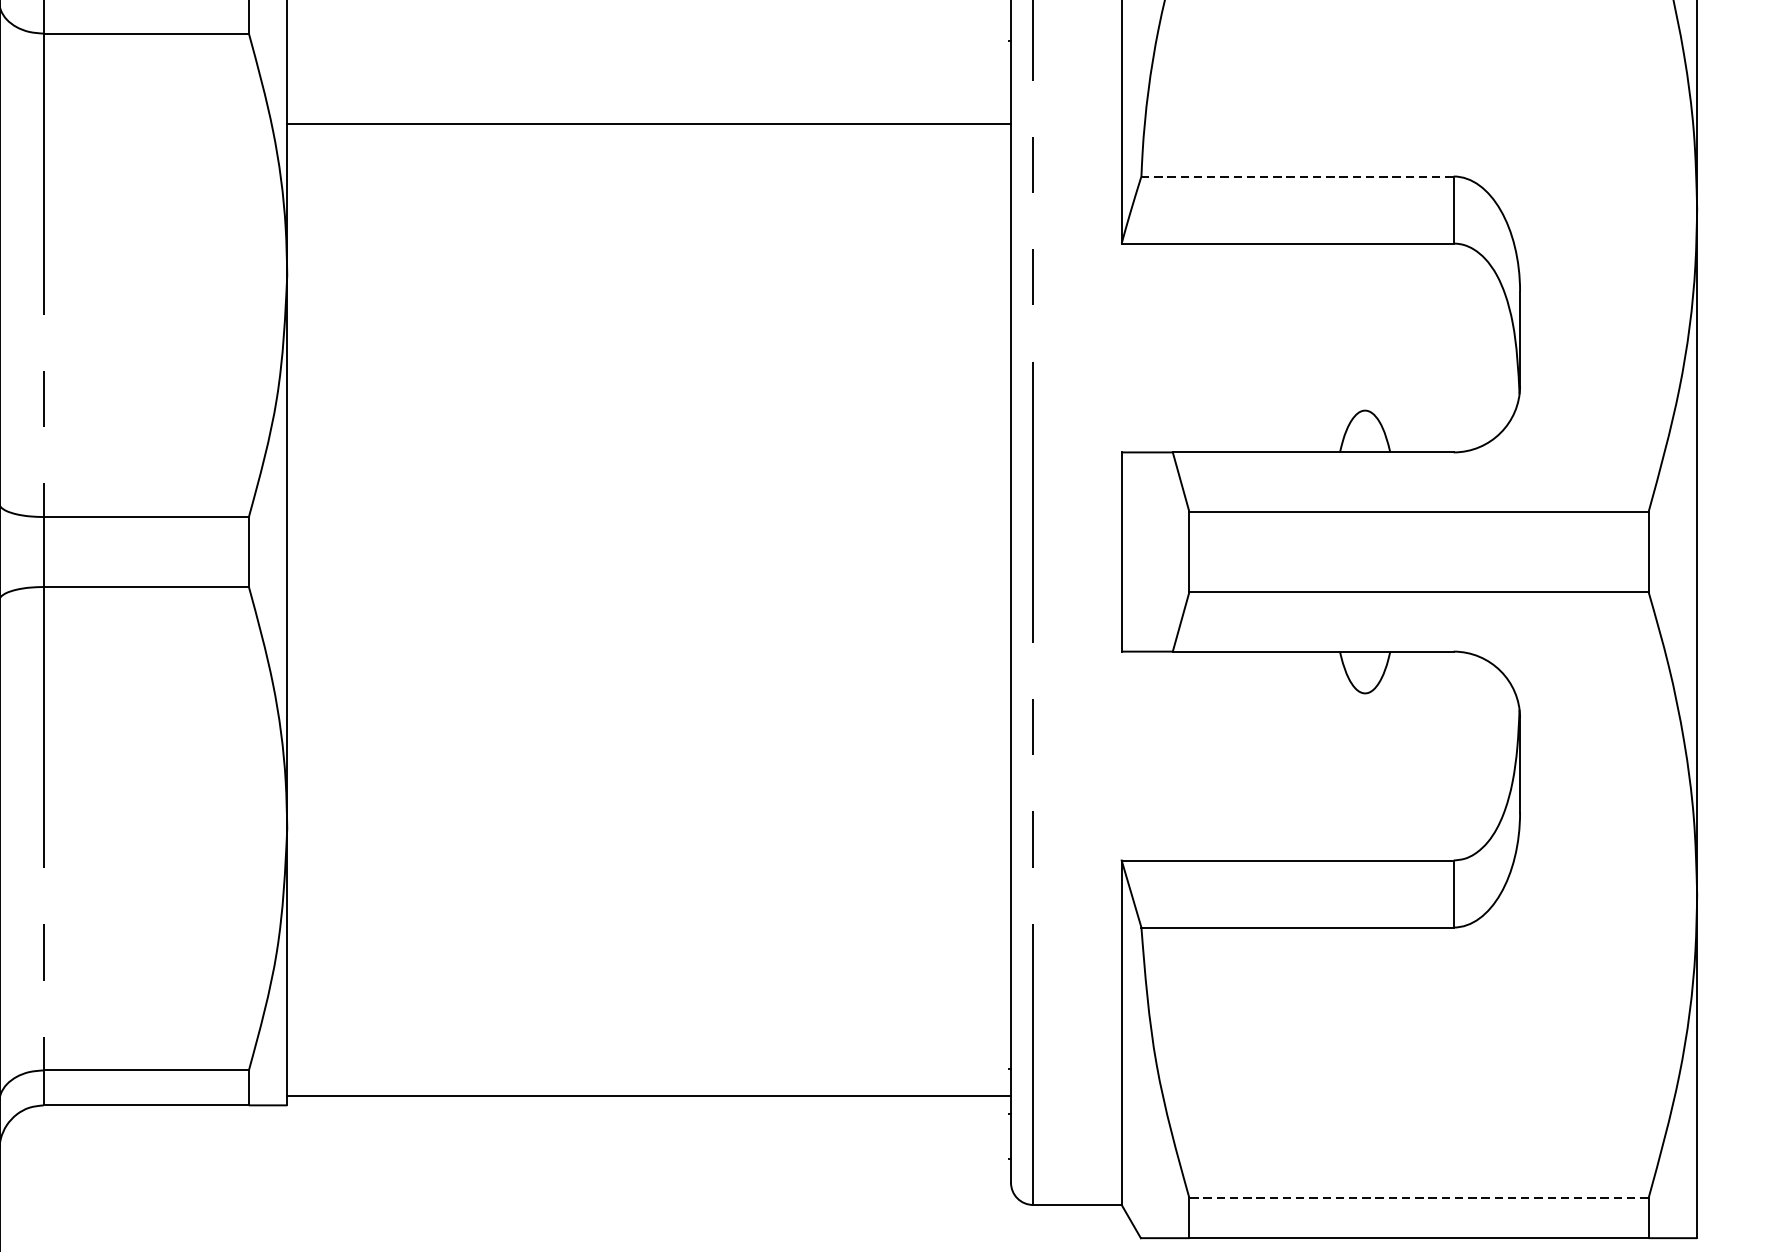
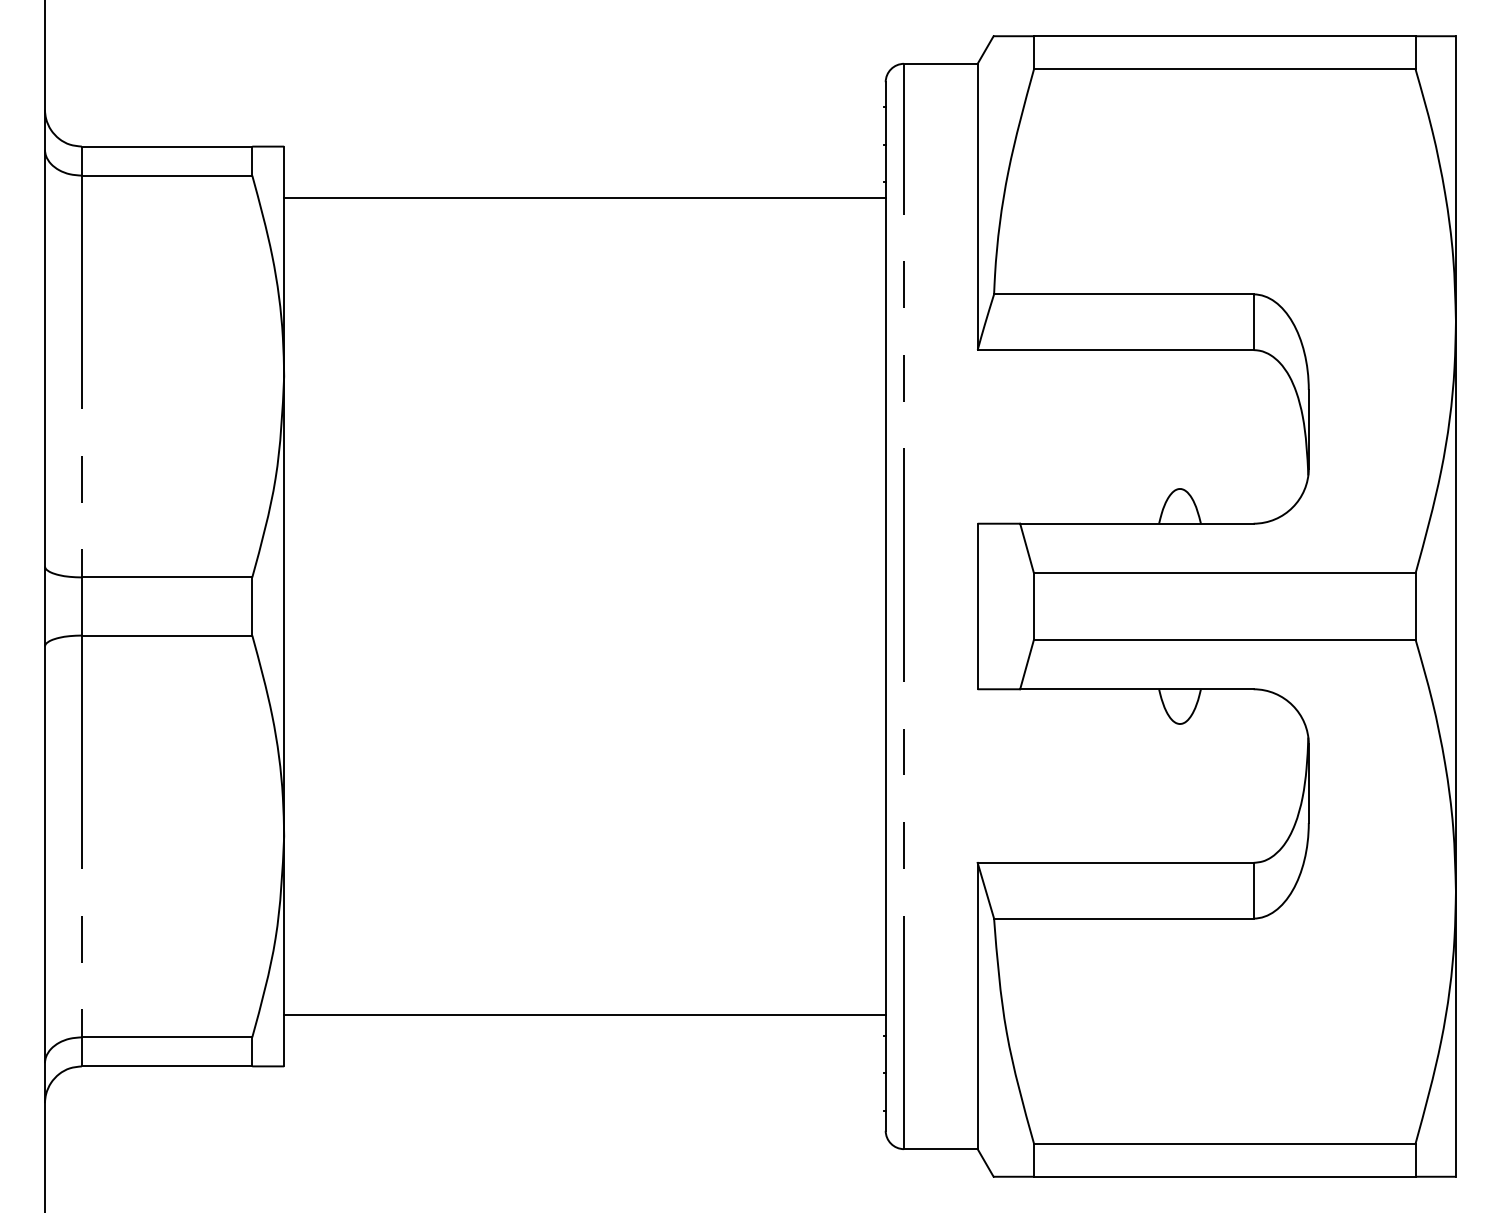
line: (648, 124) -> (584, 198), moved
line: (1297, 176) -> (1123, 294), dashed -> solid
line: (648, 1095) -> (584, 1014), moved
line: (1418, 1198) -> (1224, 1143), dashed -> solid

